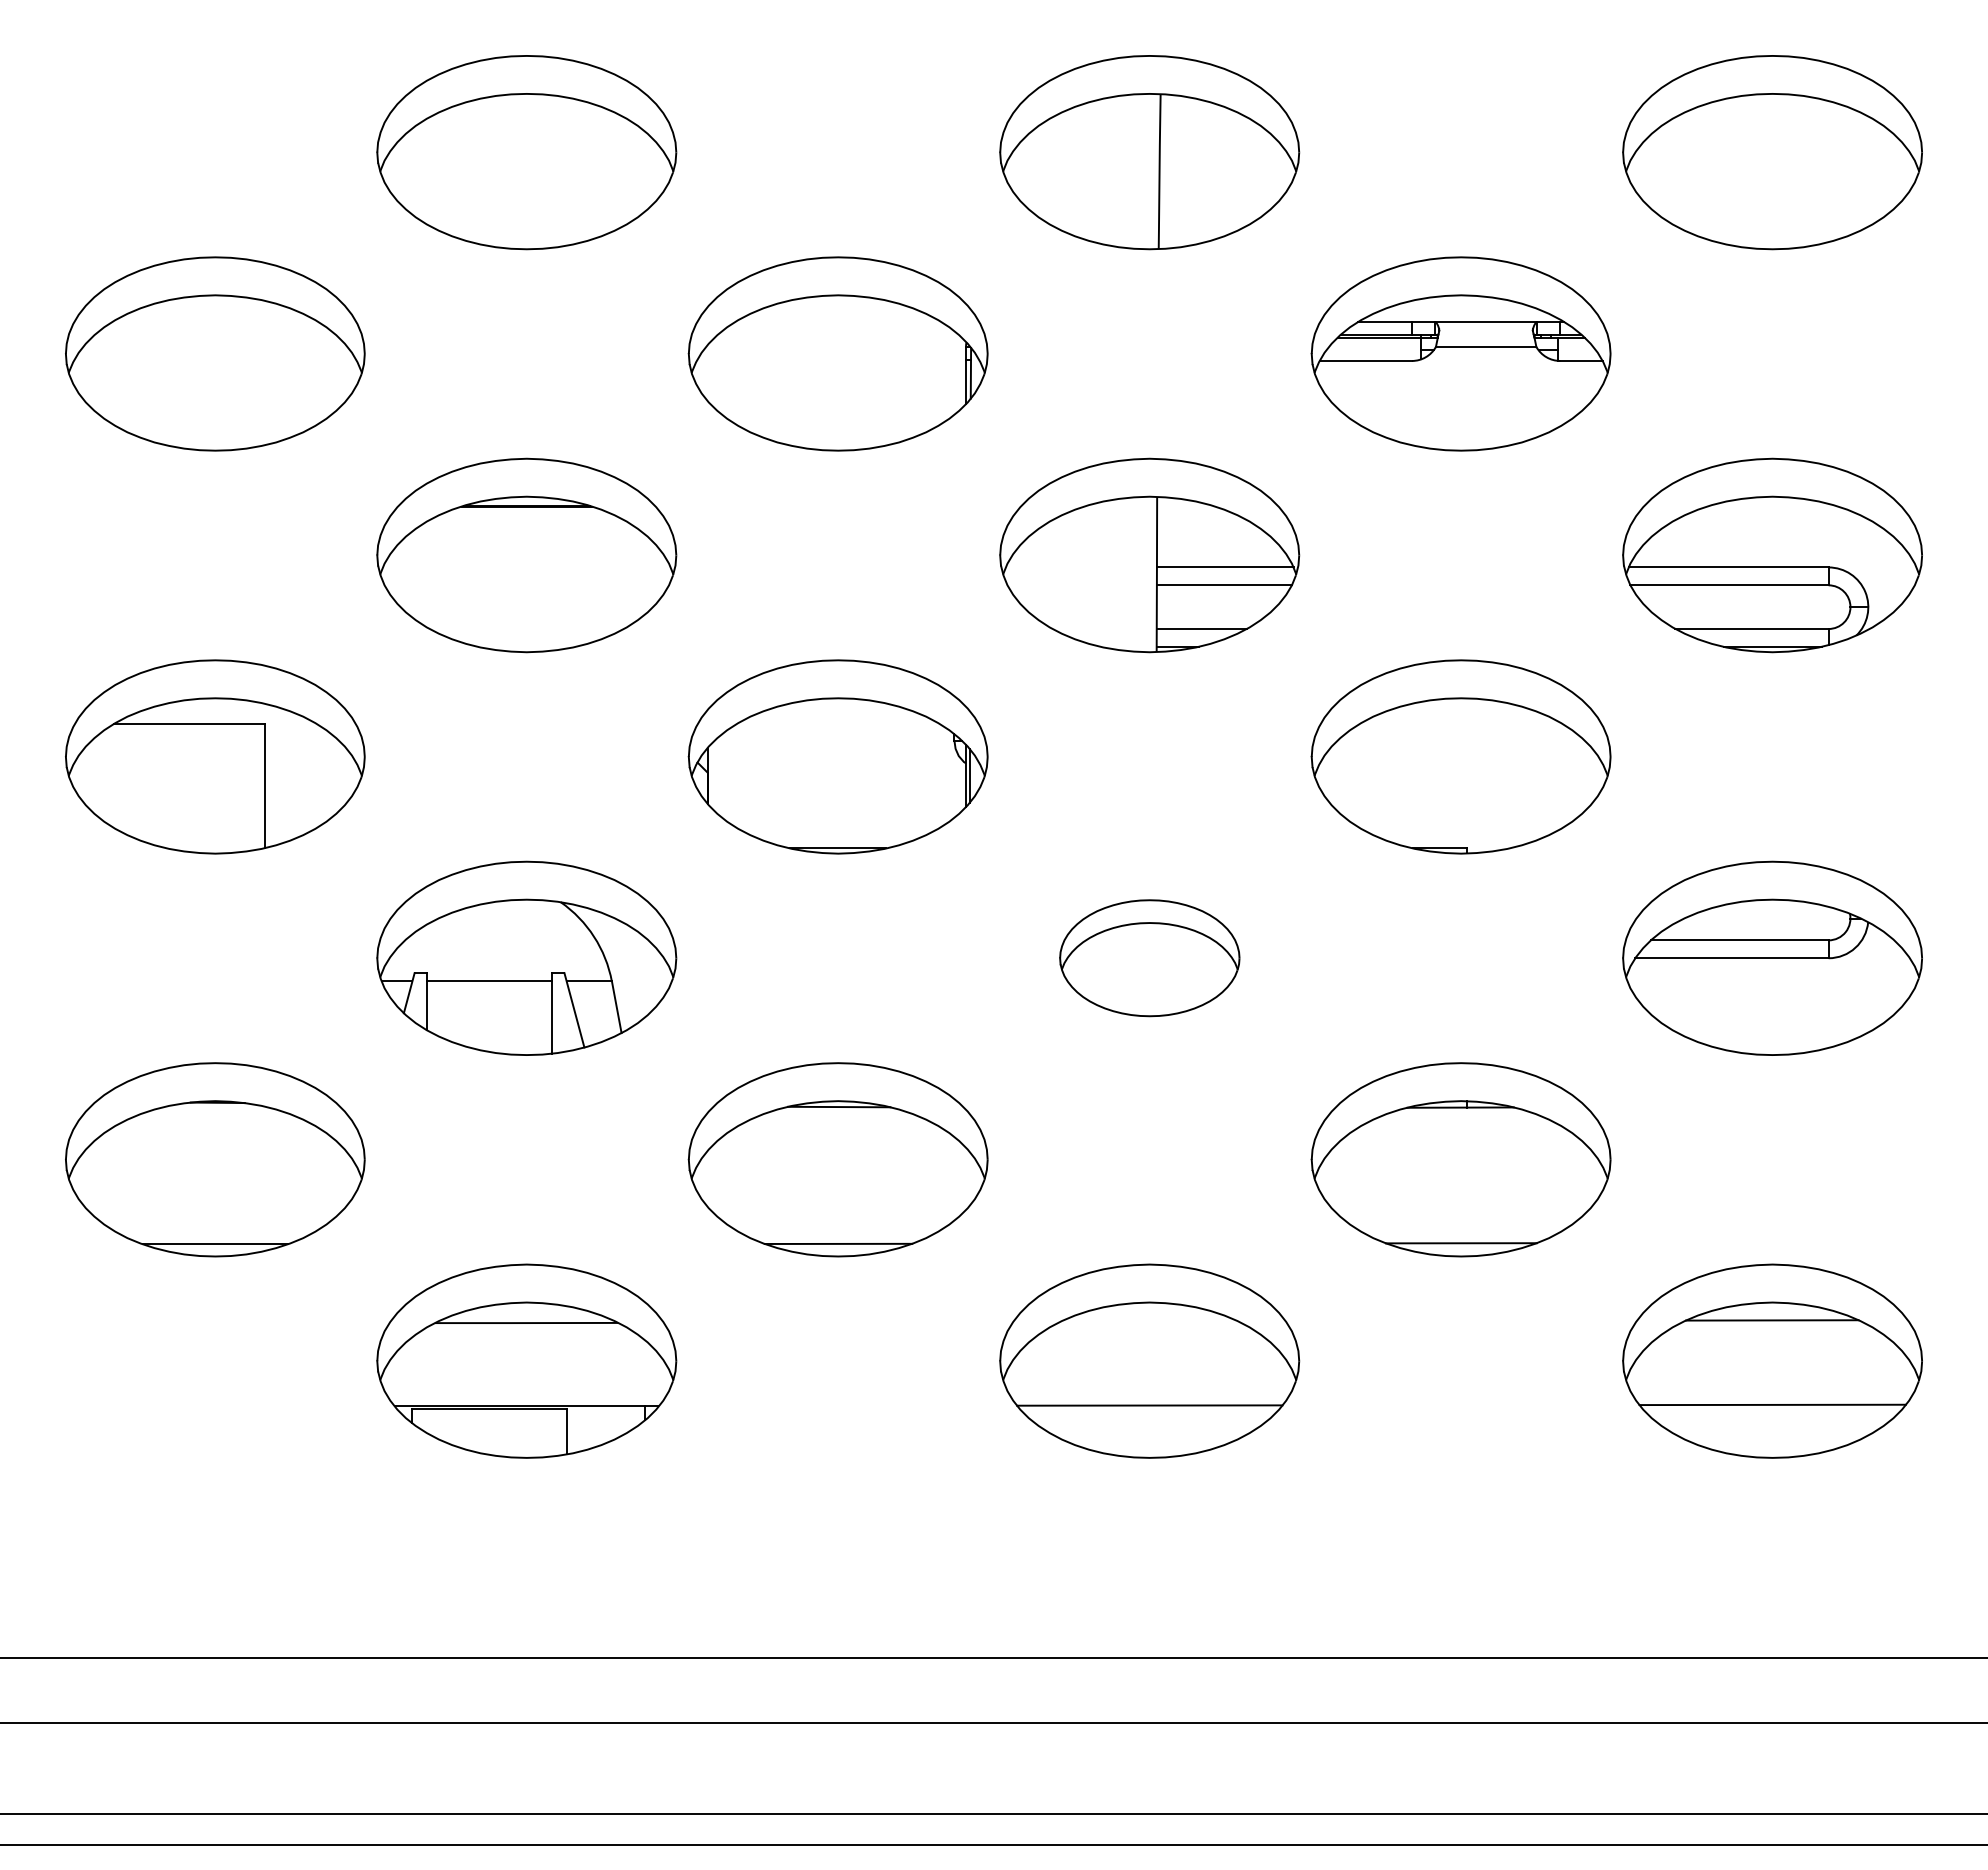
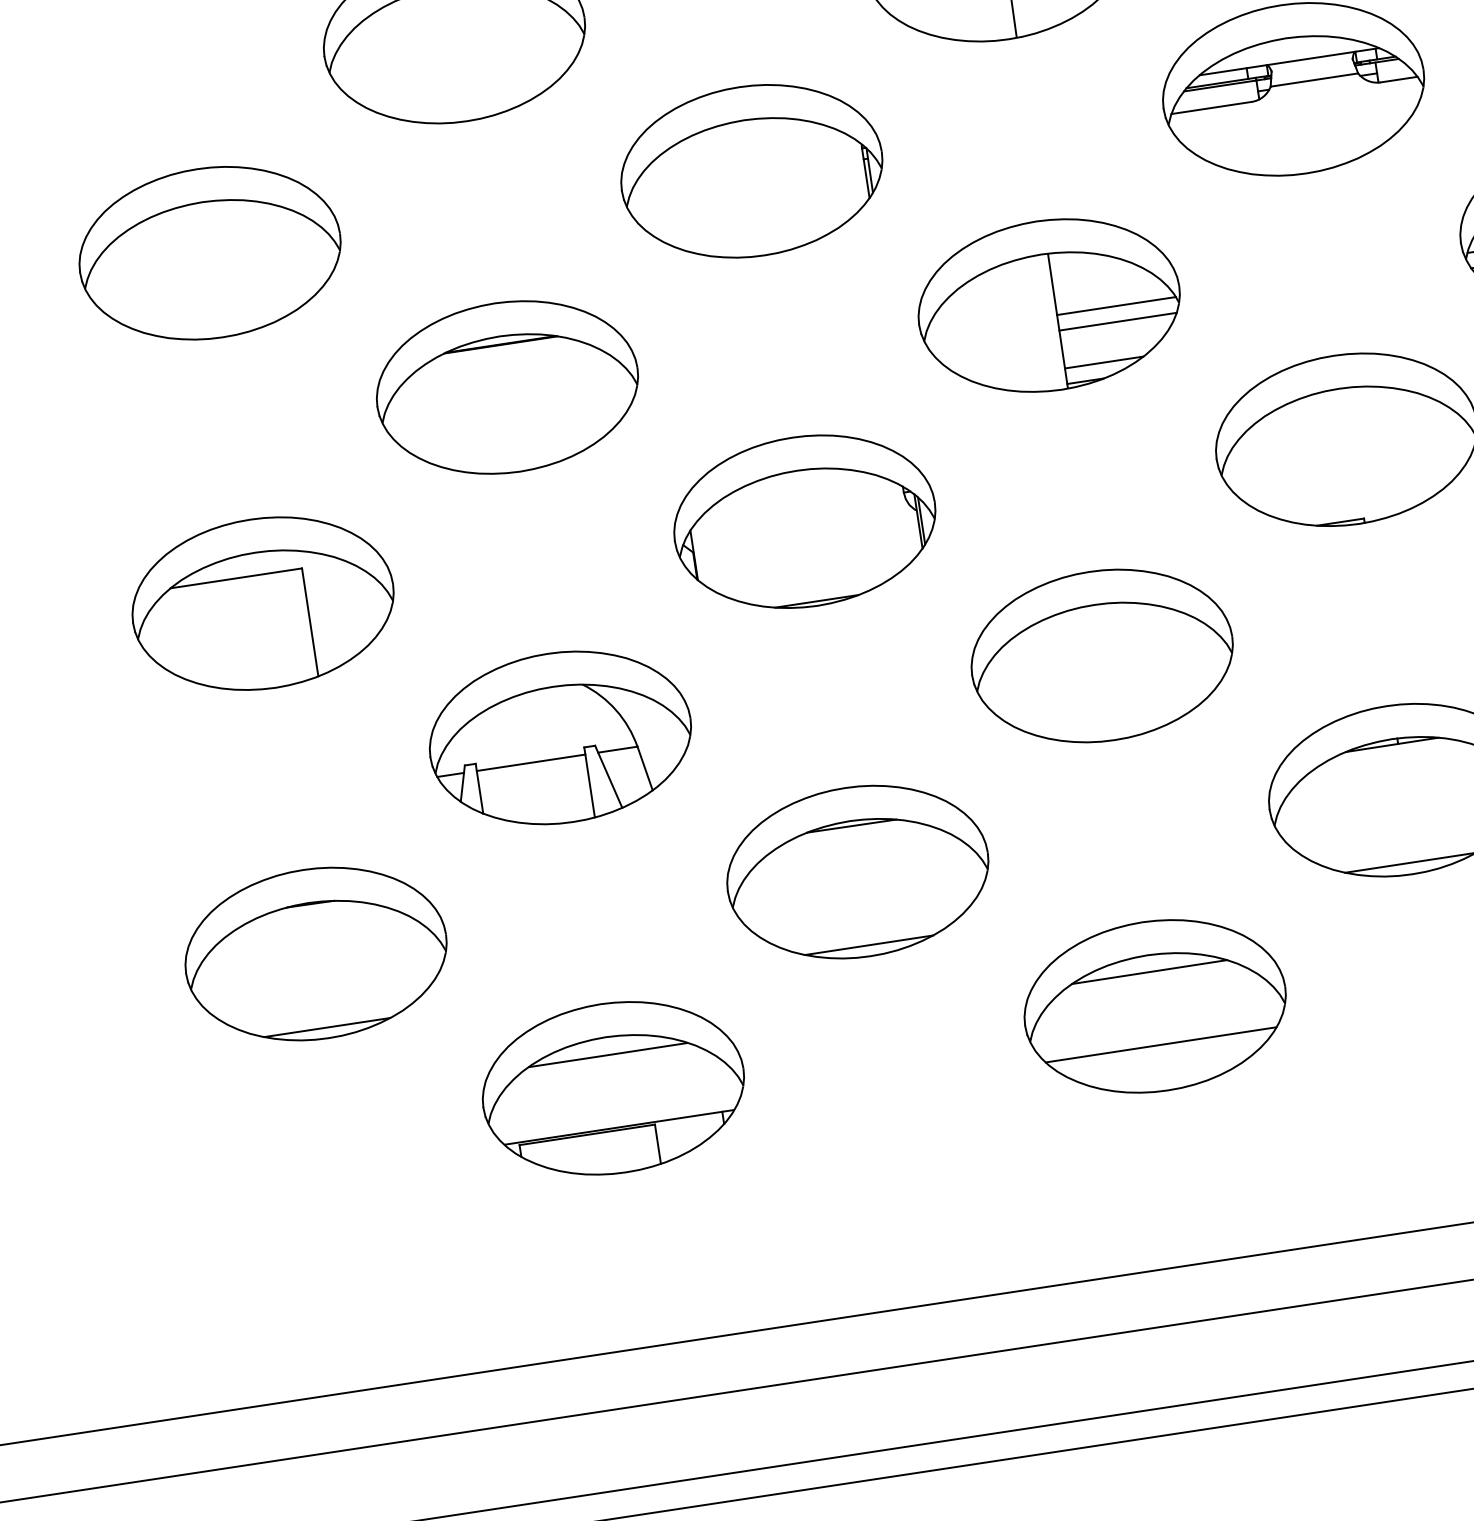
part: (1149, 957) -> (1101, 655), size x1.67
line: (1149, 1321) -> (1149, 971), added

